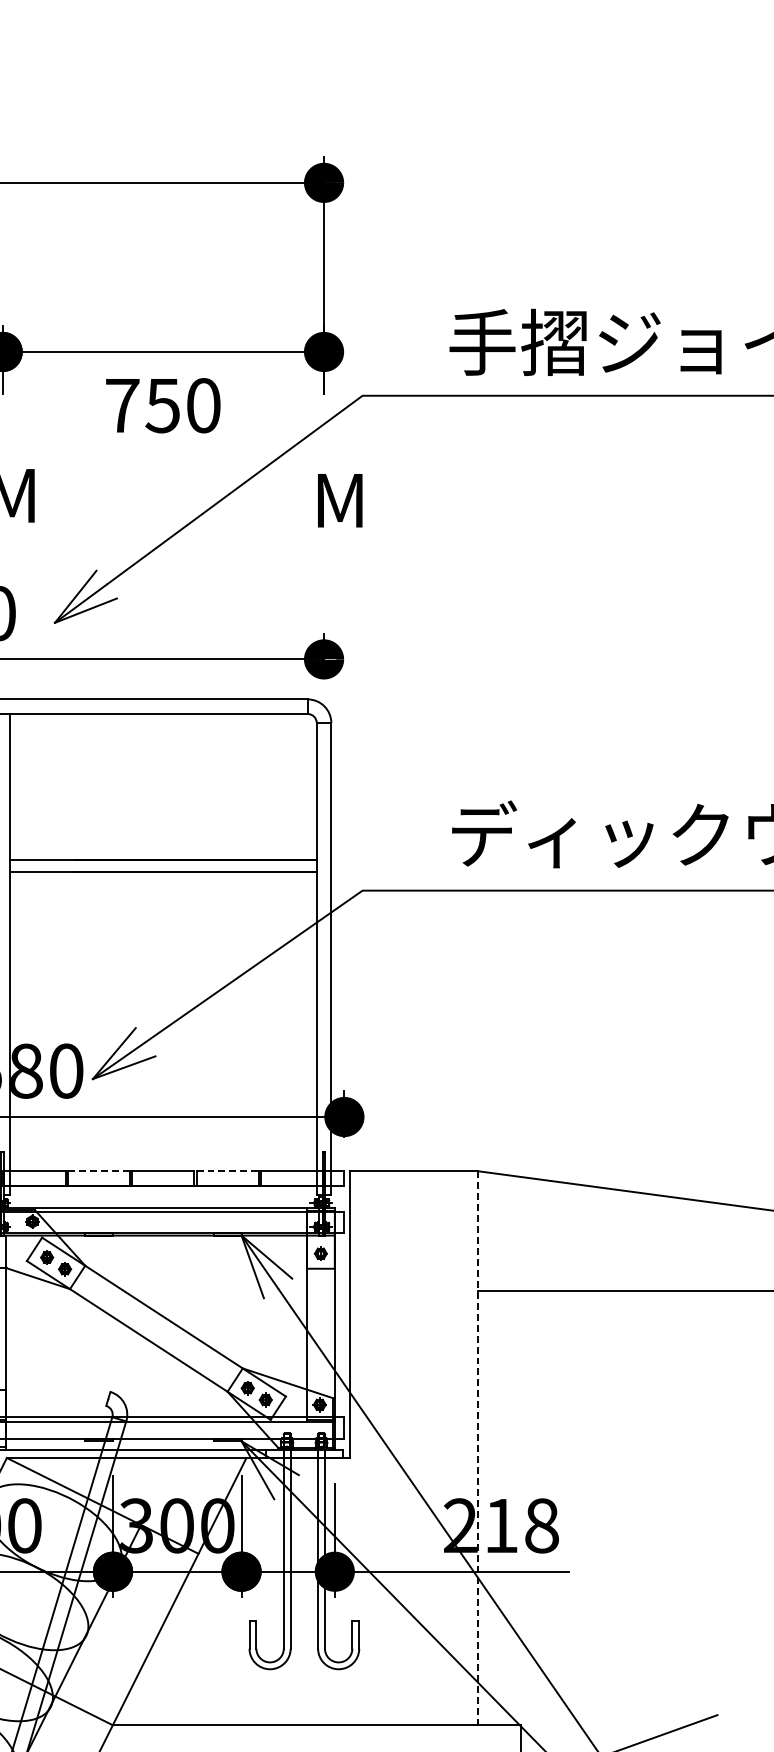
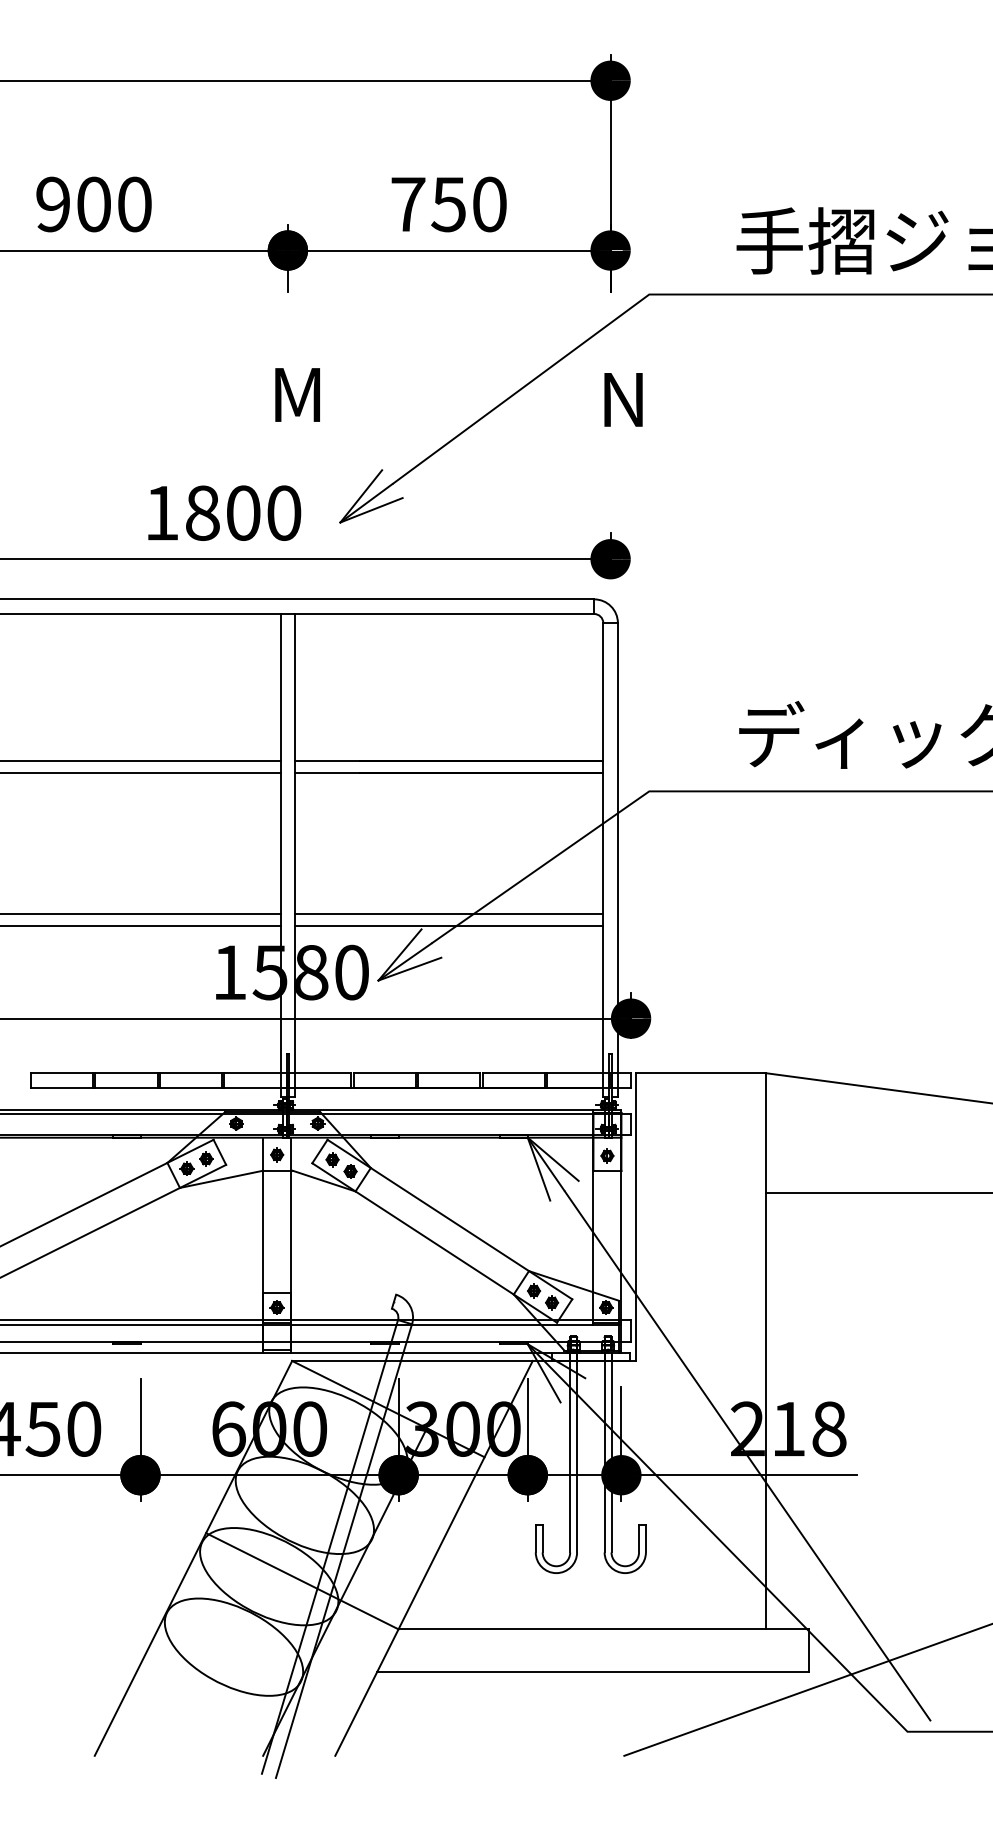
text: (162, 405) -> (448, 204), moved
text: (342, 500) -> (629, 399), M -> N
line: (163, 1012) -> (449, 913), added
line: (163, 1024) -> (449, 925), added
line: (99, 1170) -> (385, 1072), dashed -> solid
line: (228, 1170) -> (514, 1072), dashed -> solid
line: (478, 1448) -> (765, 1351), dashed -> solid

